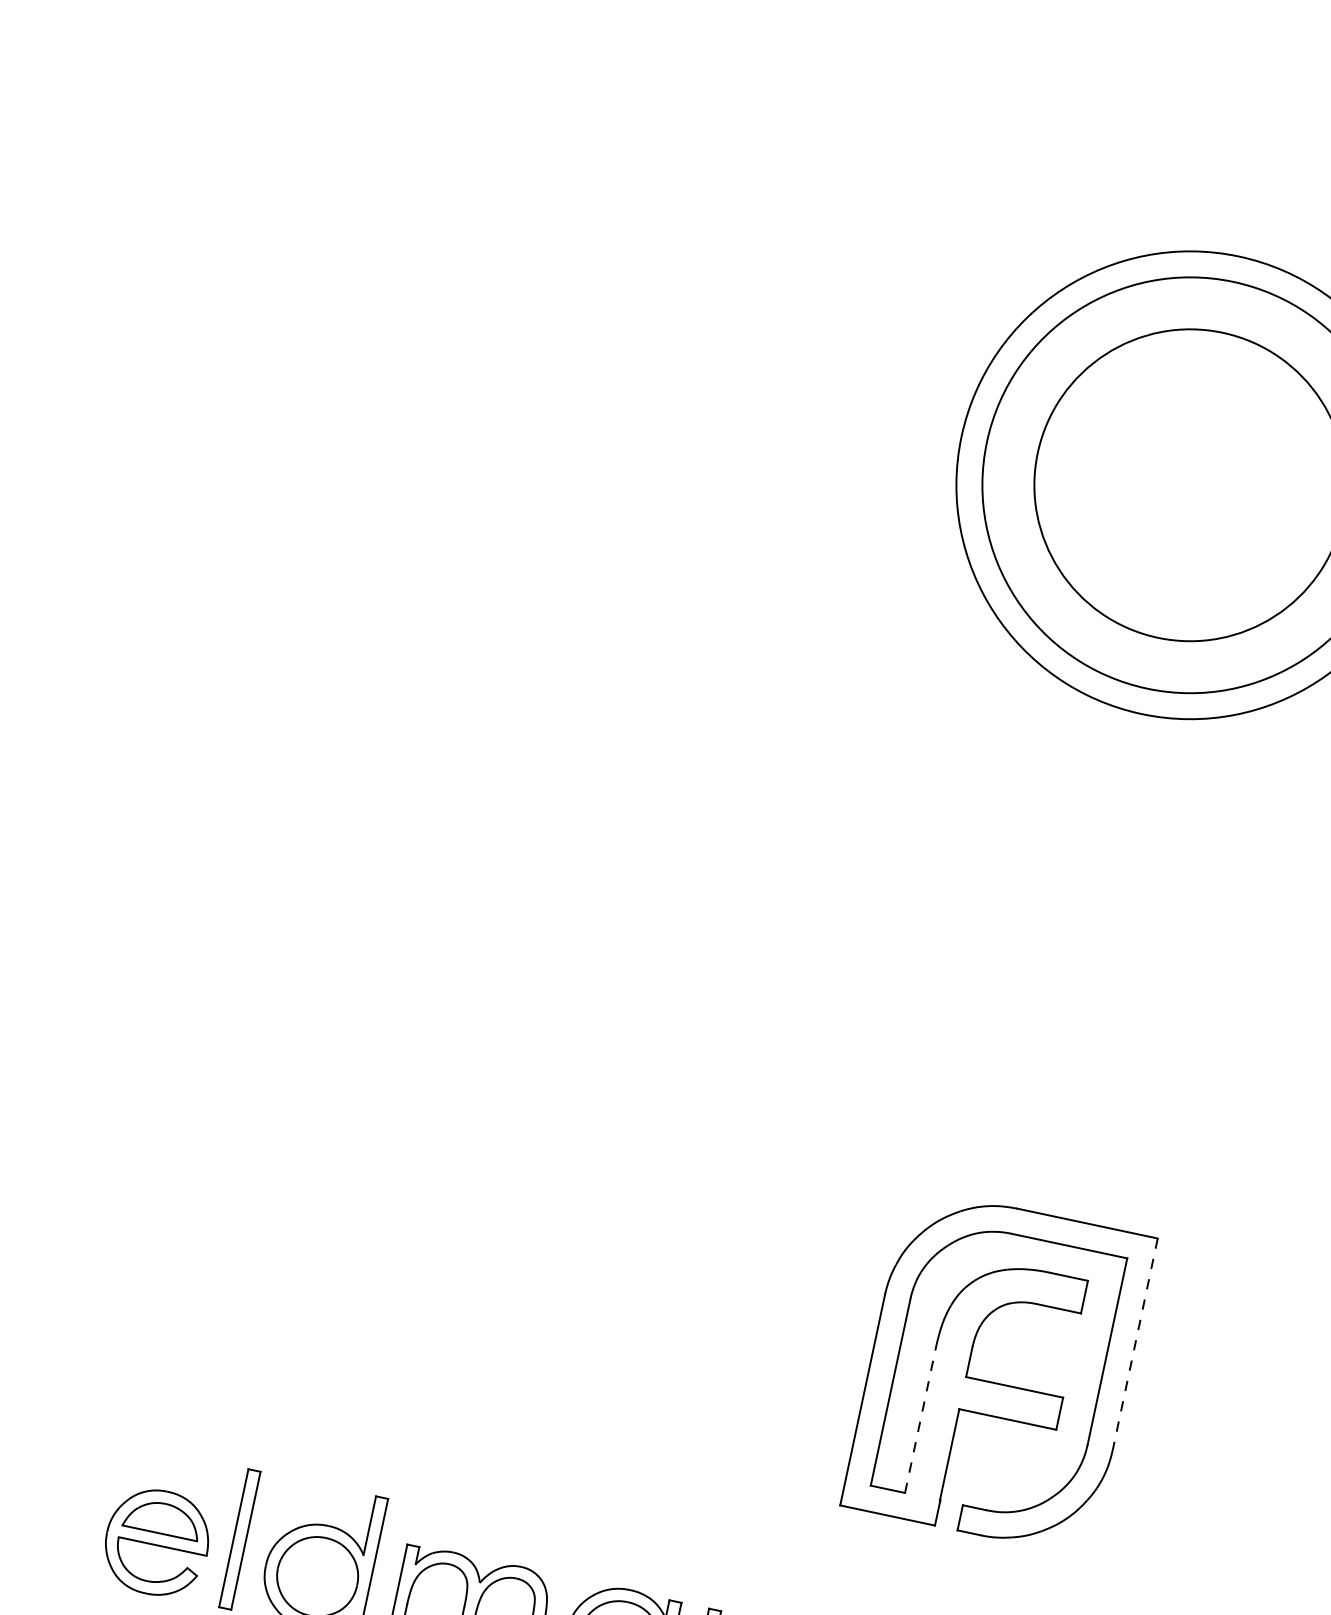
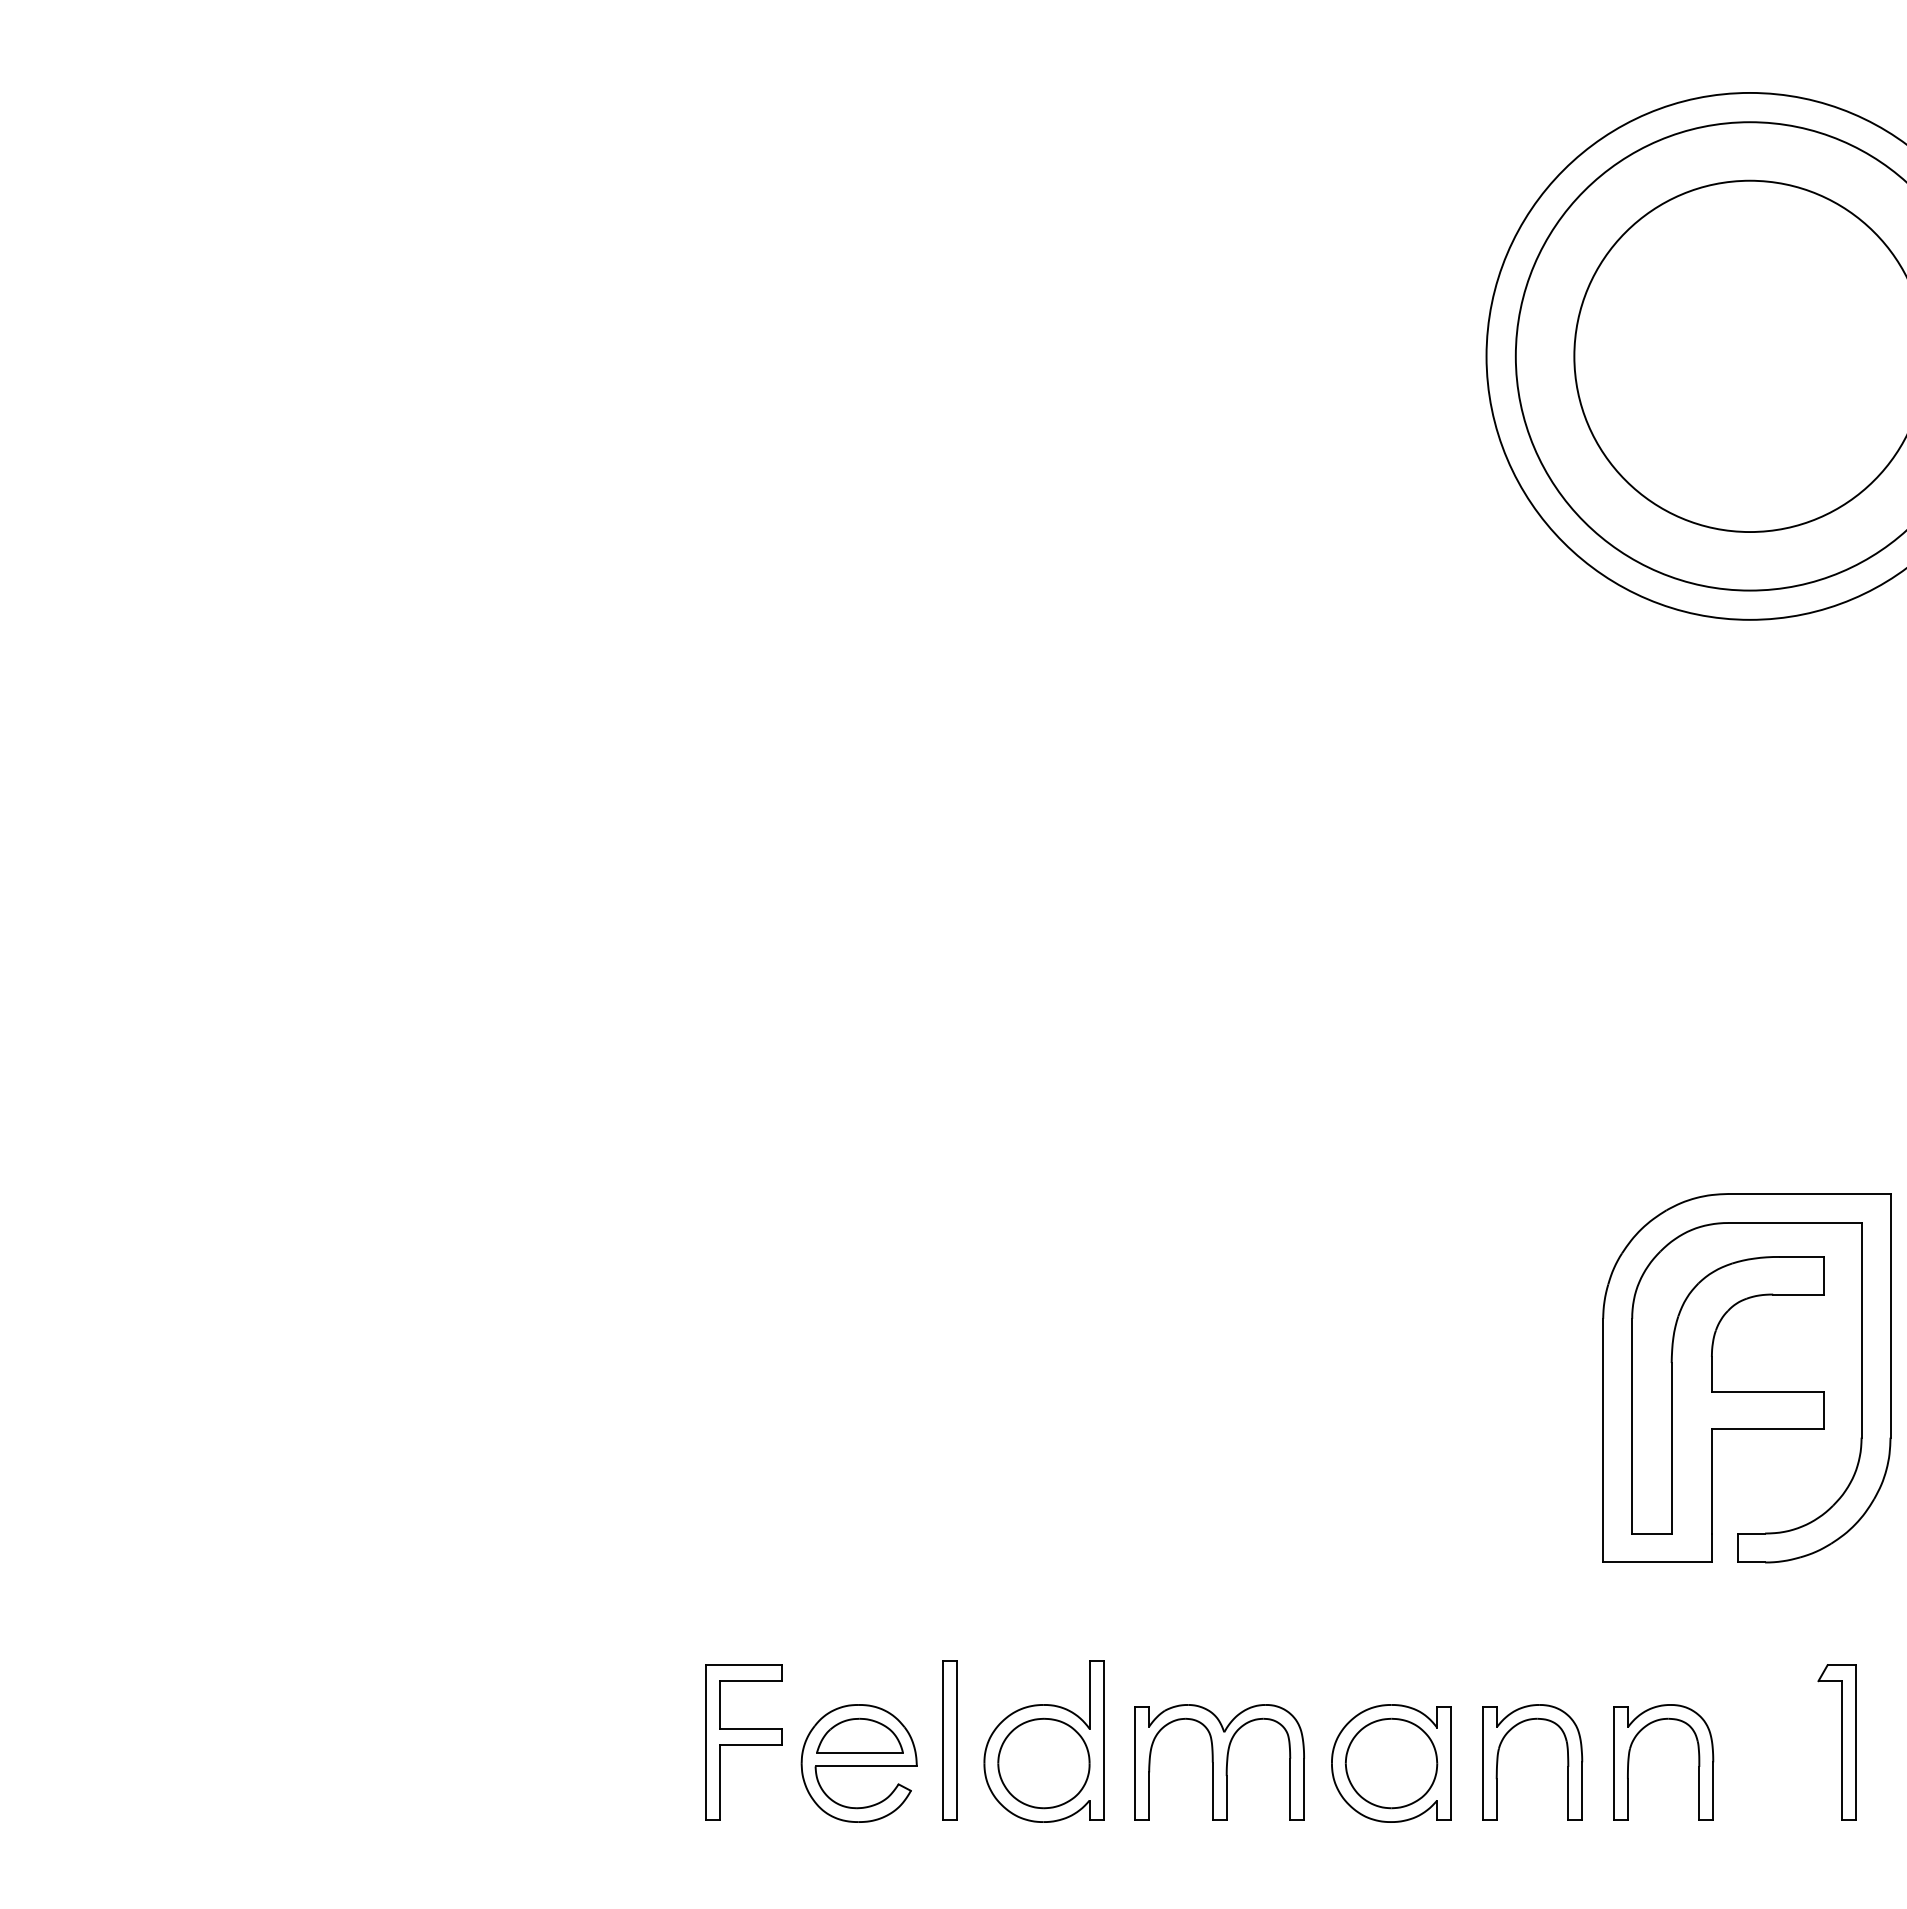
line: (1135, 1344) -> (1890, 1315), dashed -> solid
line: (920, 1418) -> (1671, 1447), dashed -> solid
part: (60, 1503) -> (743, 1742), added

